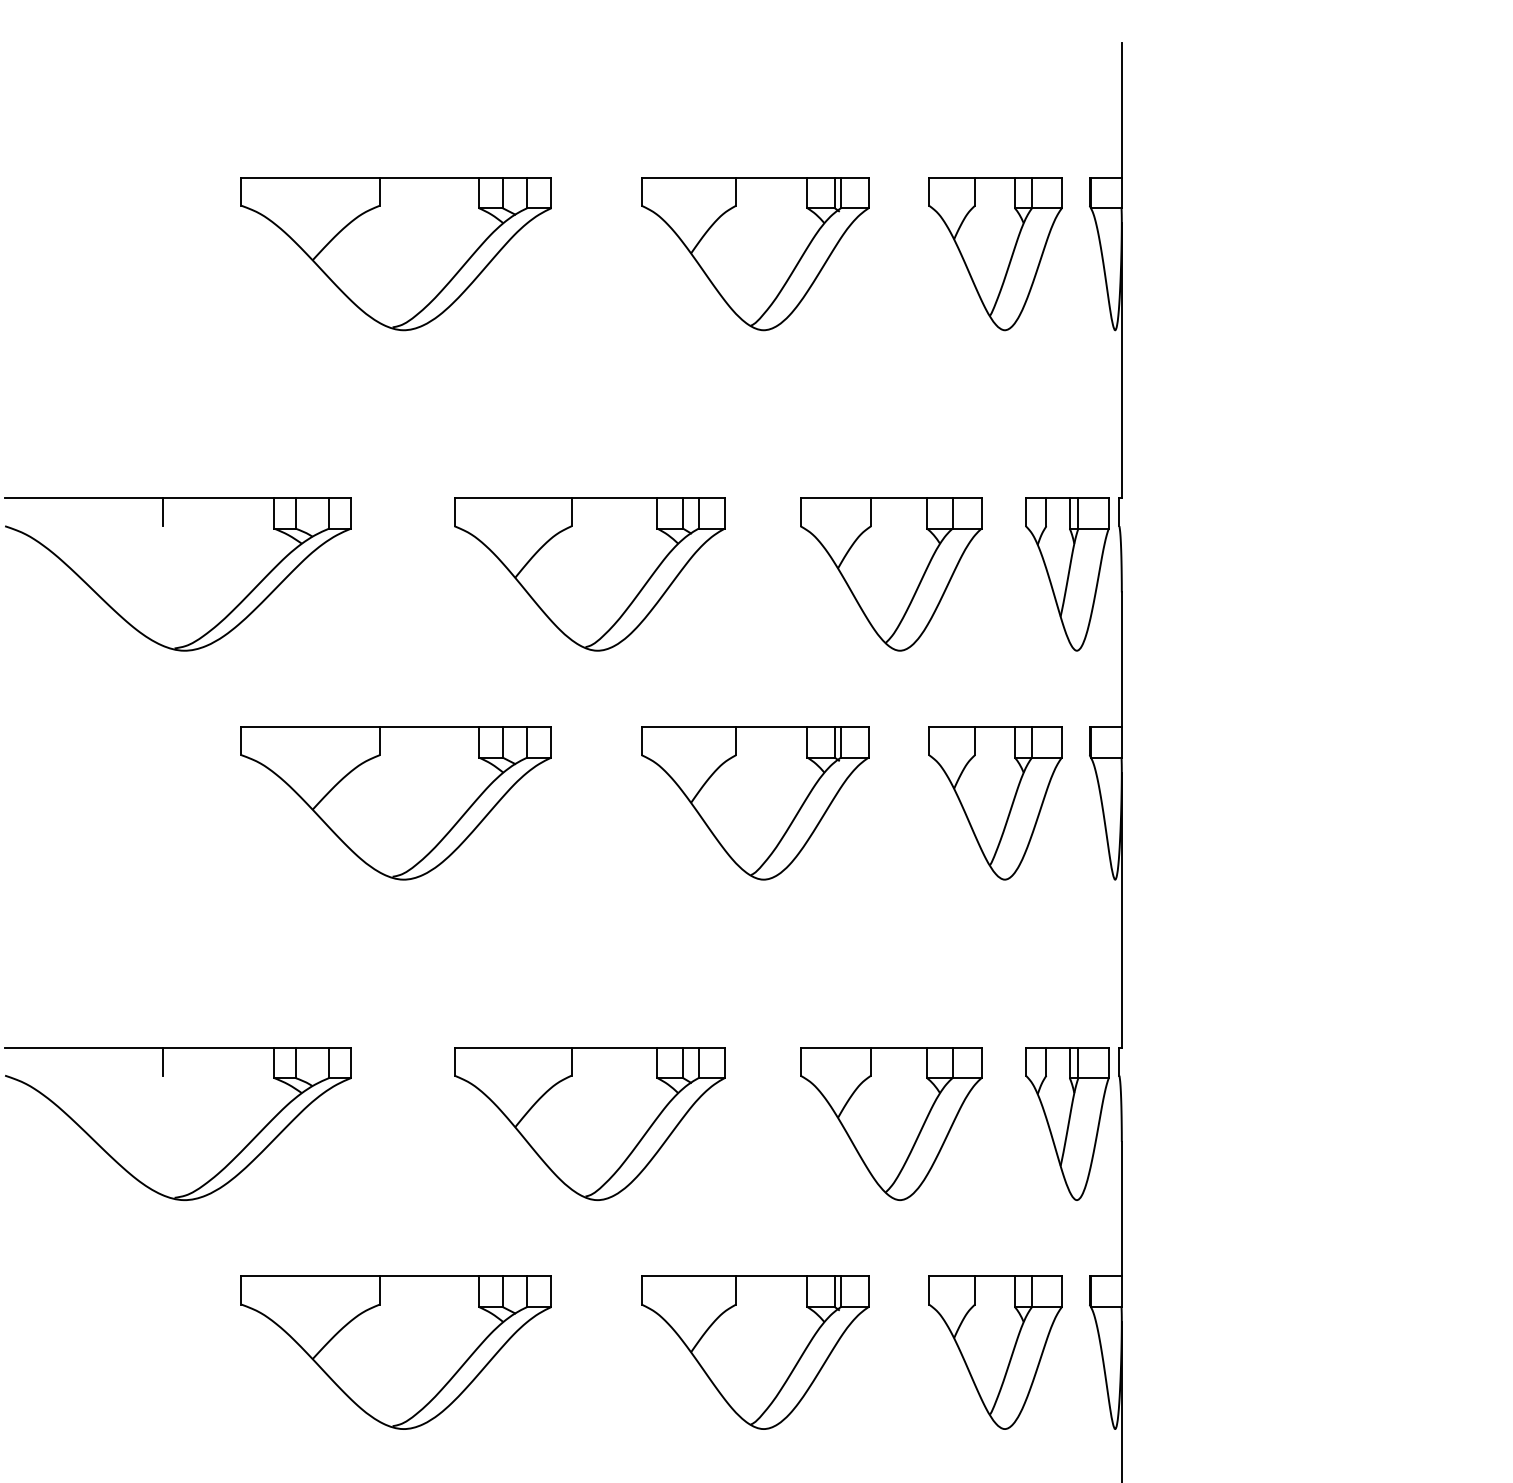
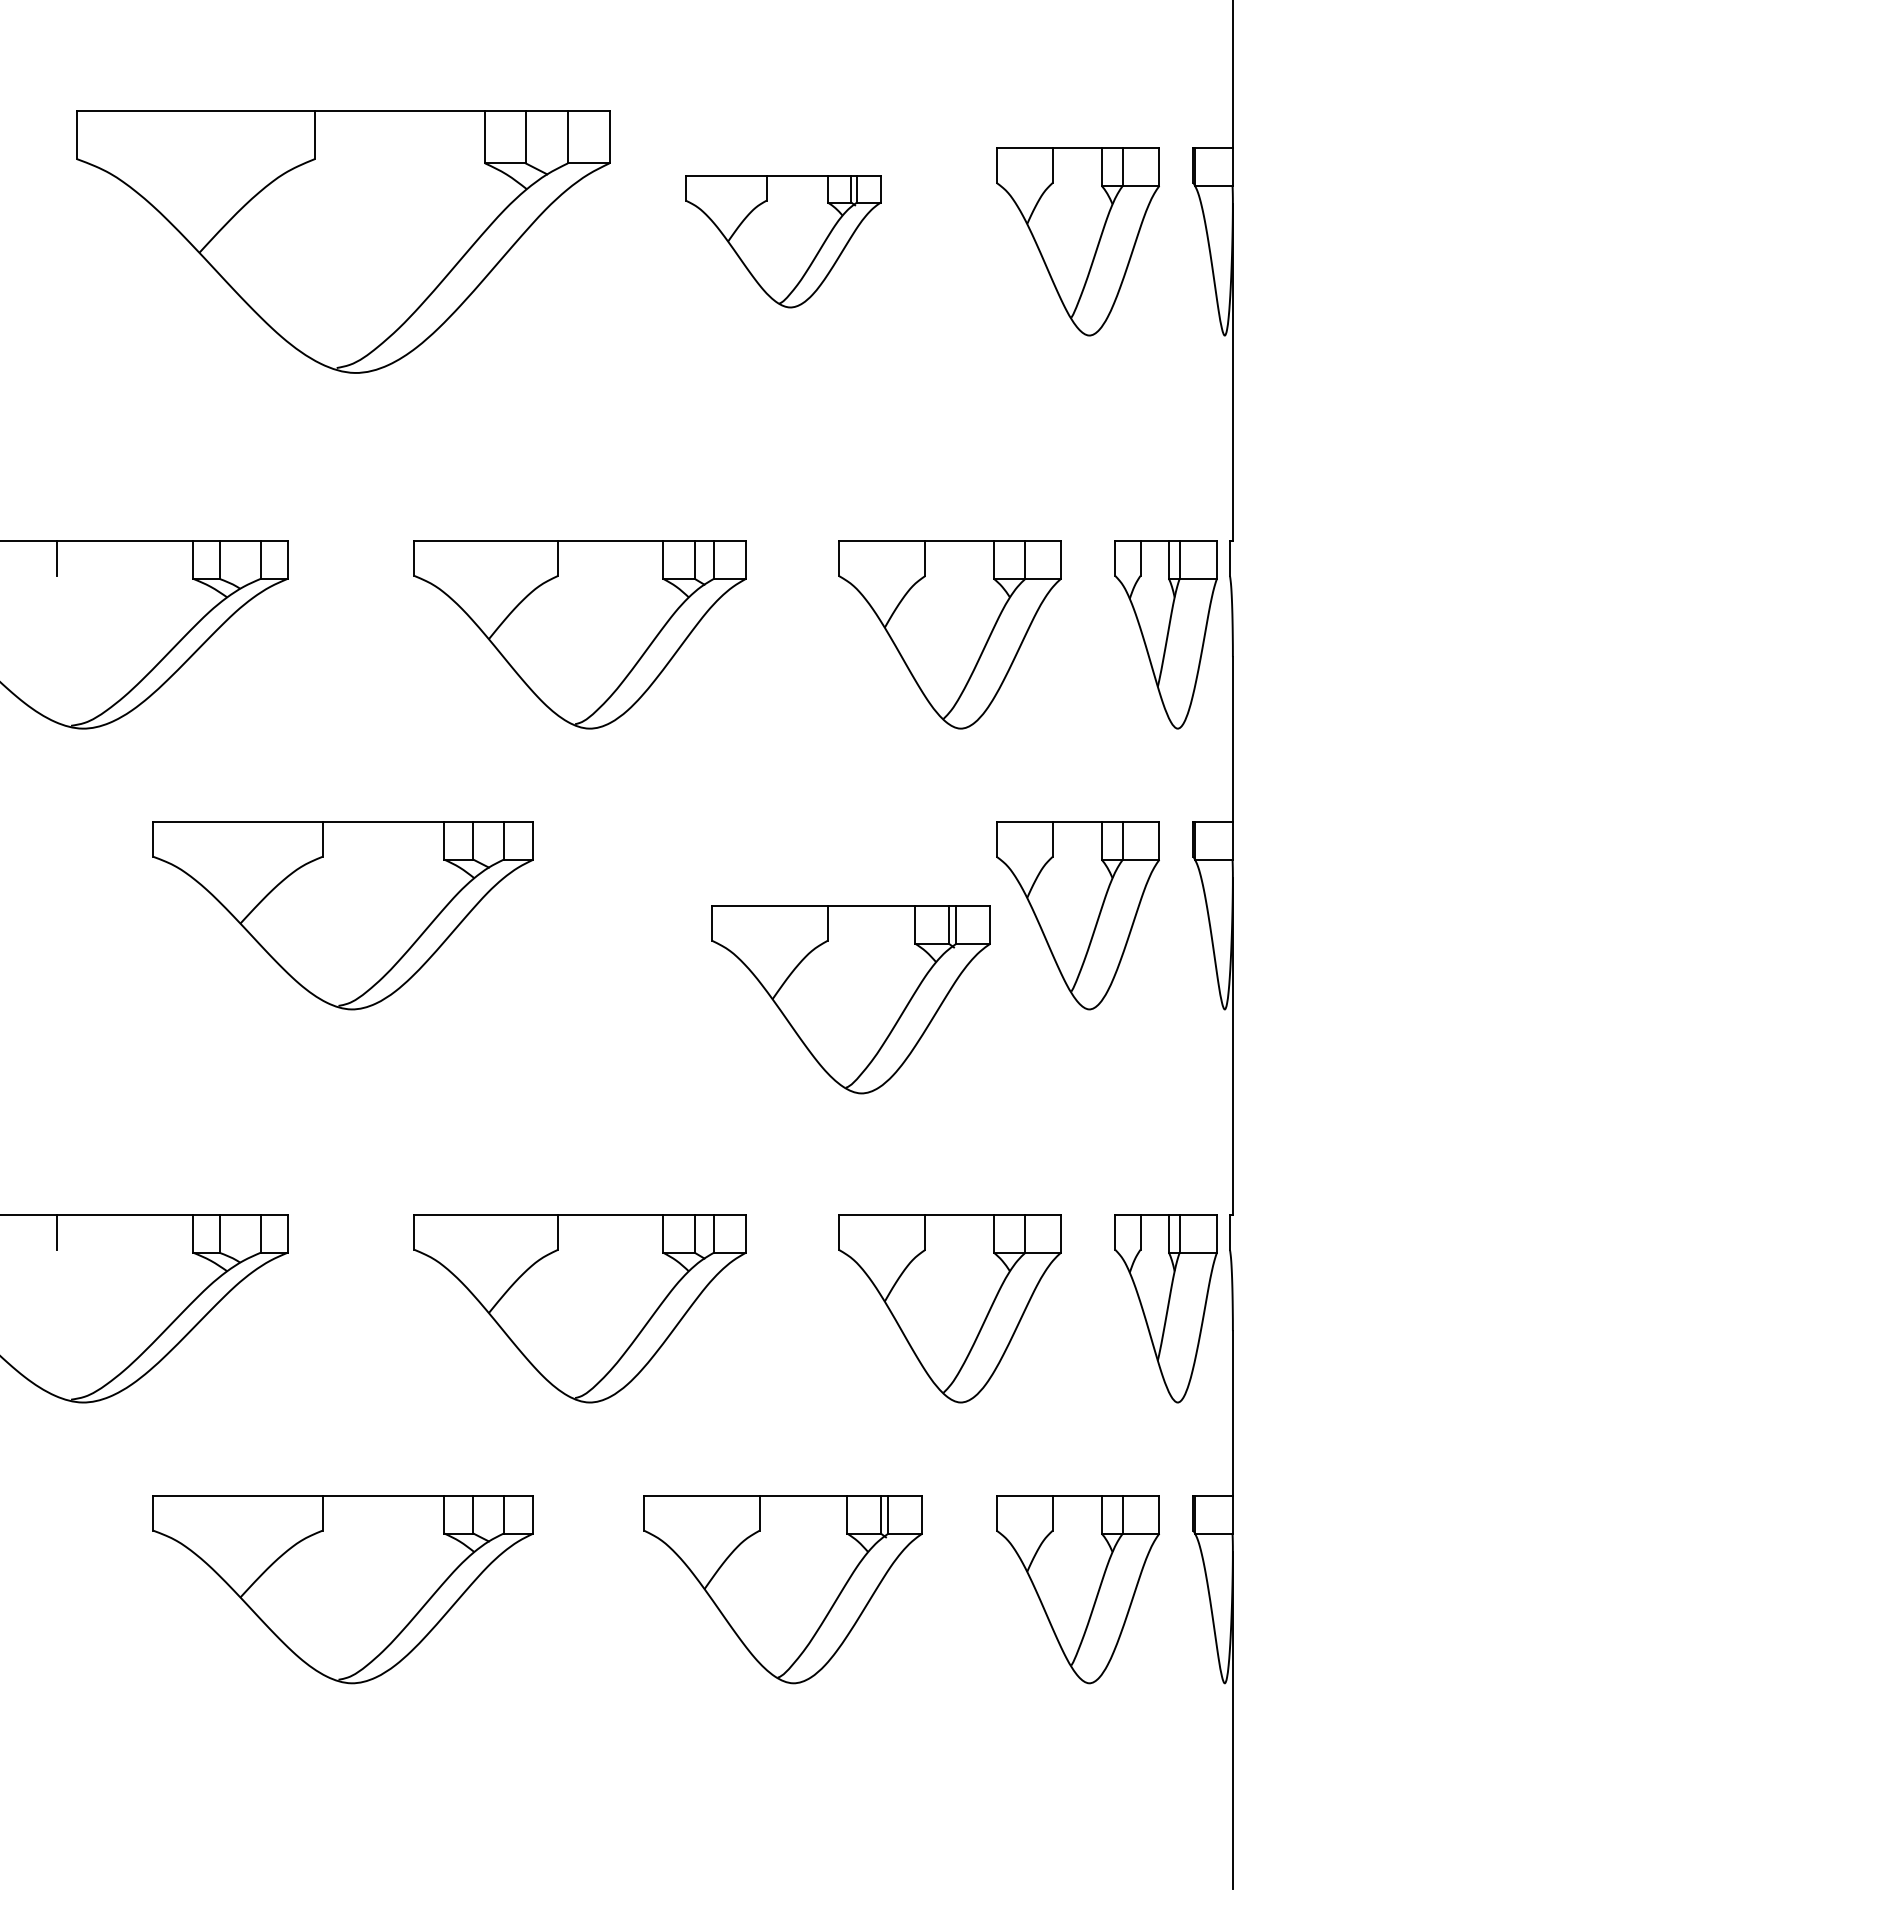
part: (395, 253) -> (342, 241), size x1.4
part: (754, 253) -> (782, 241), size x0.7
part: (754, 803) -> (850, 999), moved

